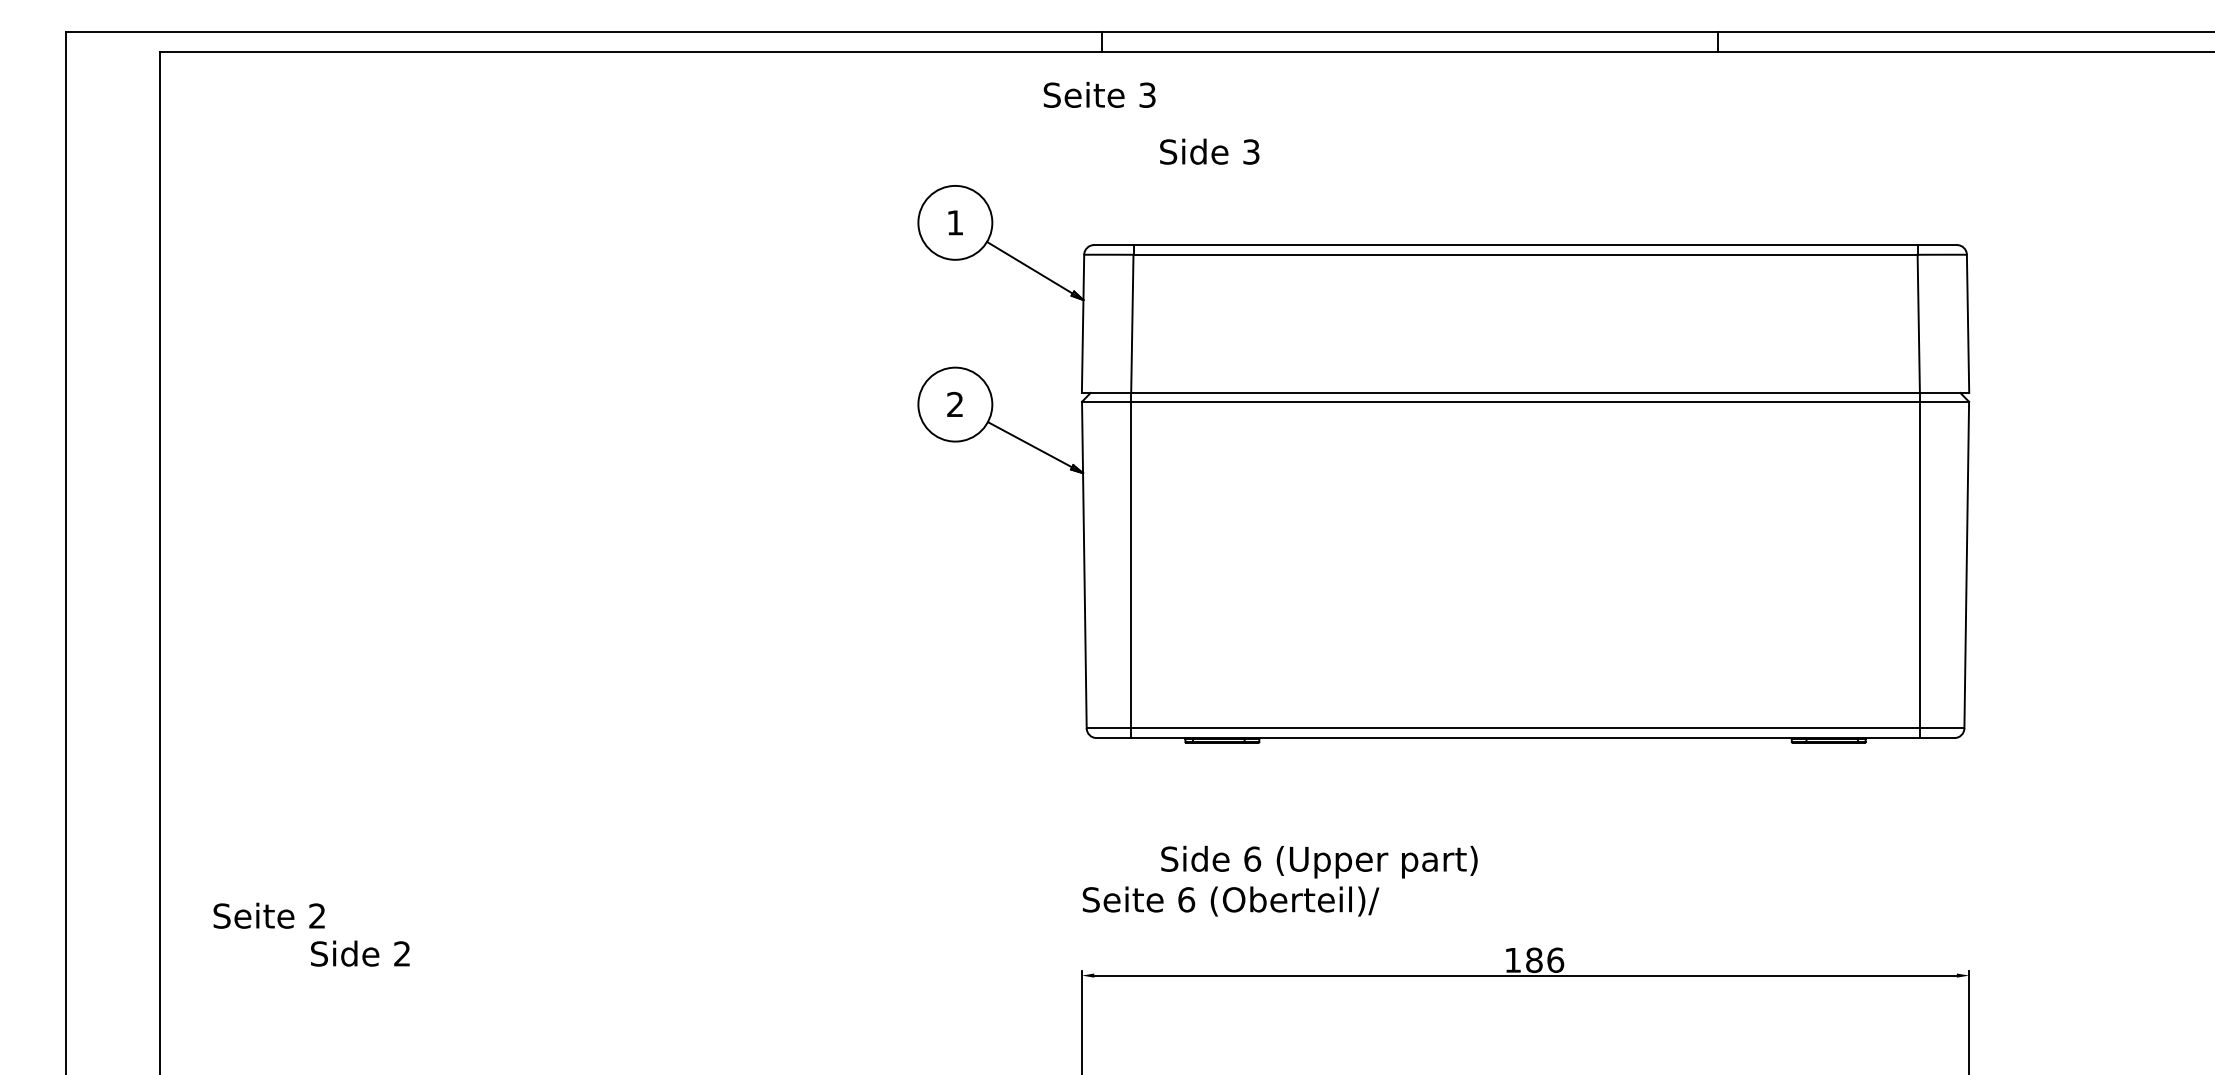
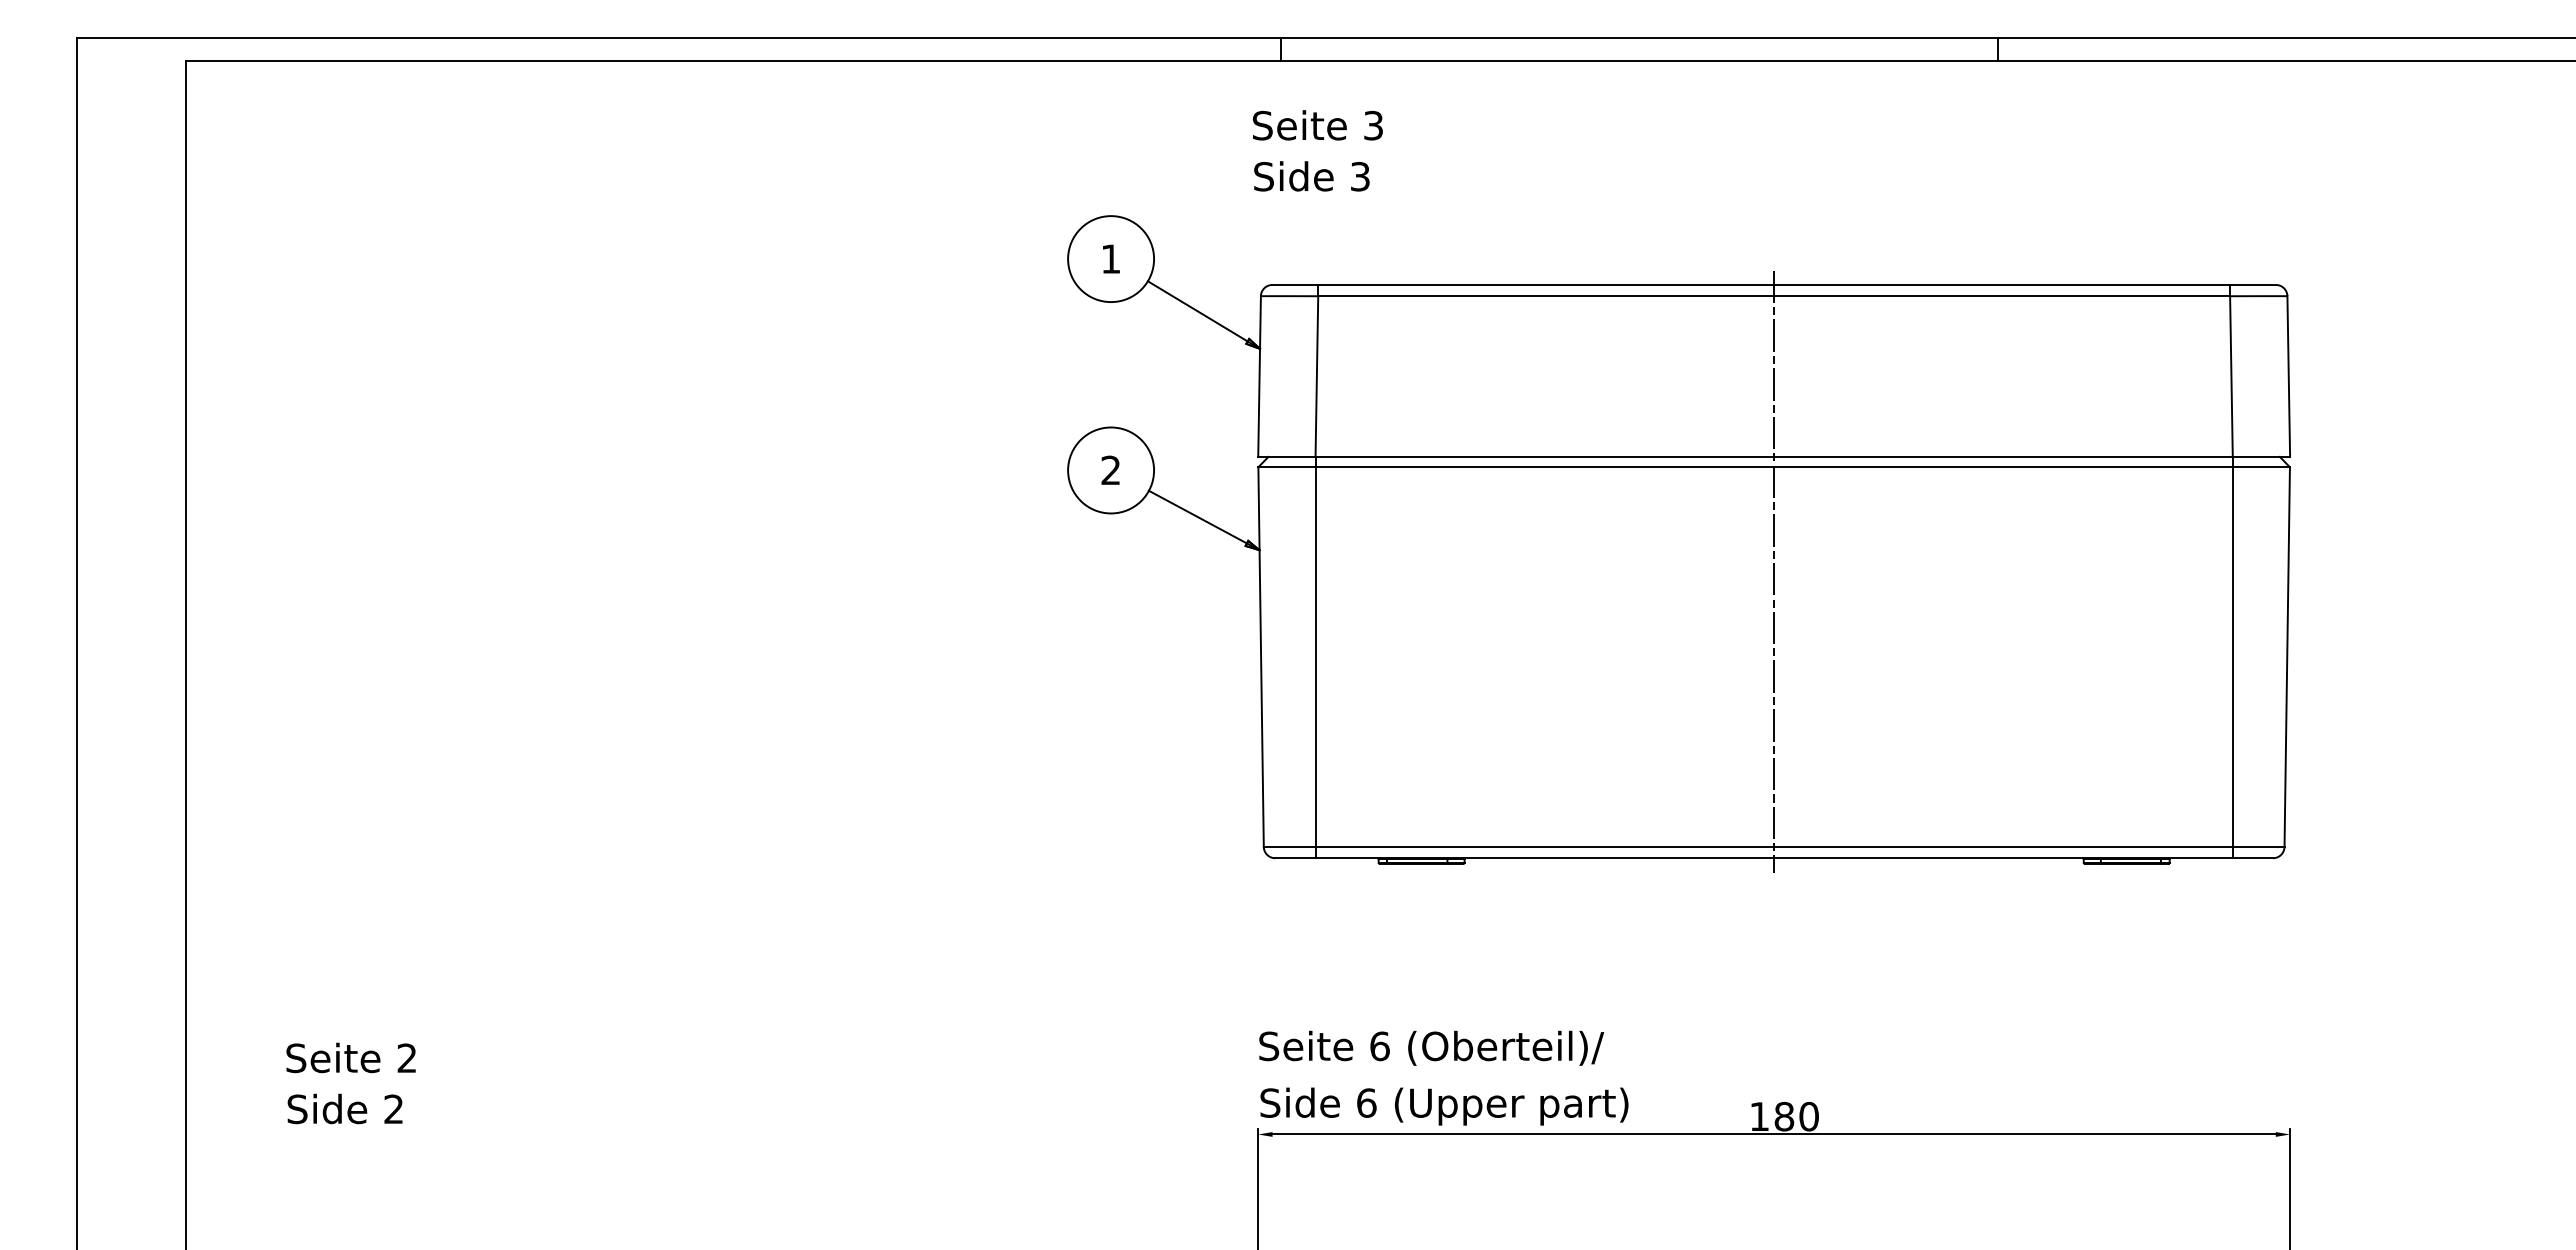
text: (1099, 95) -> (1317, 125), moved
text: (1209, 151) -> (1311, 176), moved
line: (1525, 491) -> (1774, 571), added
text: (1319, 862) -> (1444, 1106), moved
text: (268, 915) -> (350, 1057), moved
text: (359, 953) -> (344, 1108), moved
text: (1555, 960) -> (1809, 1116), 186 -> 180

